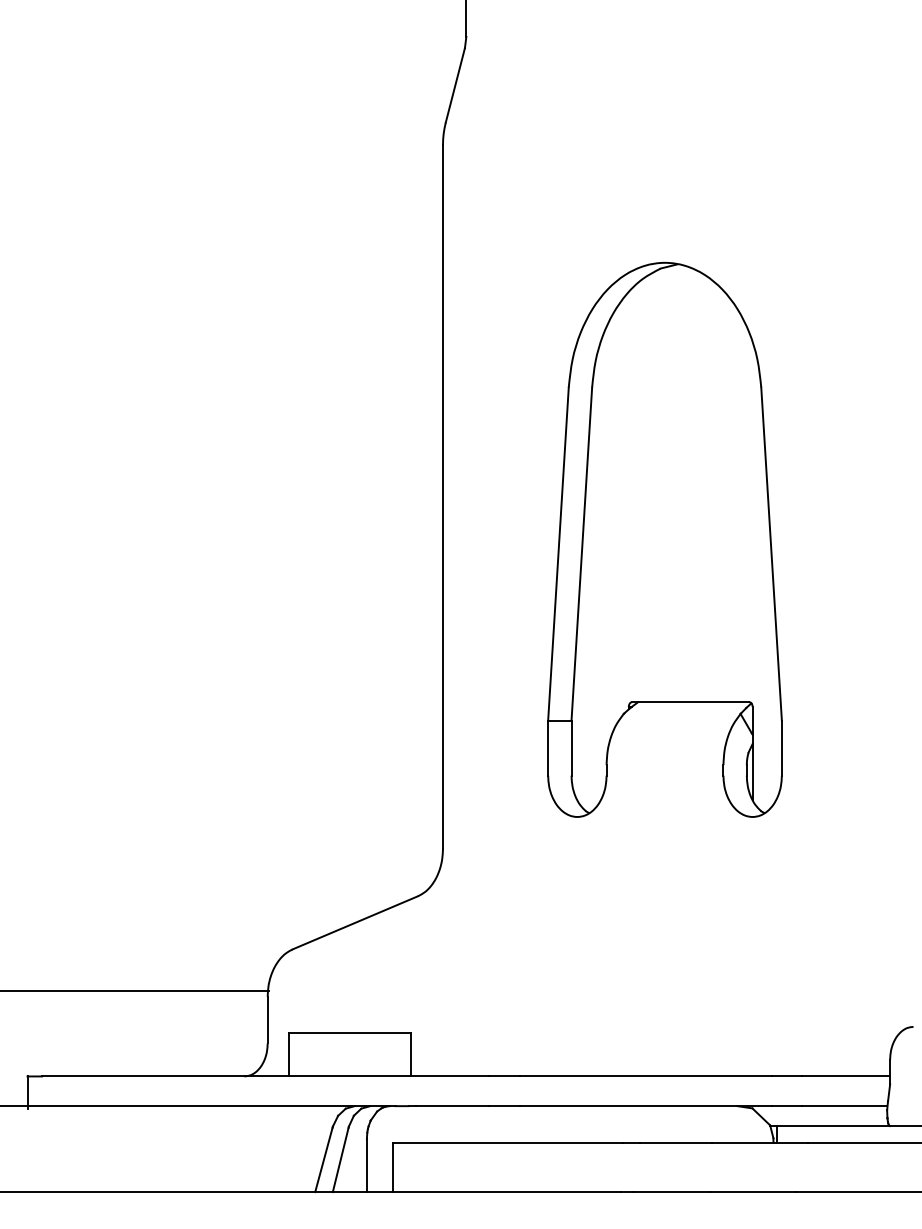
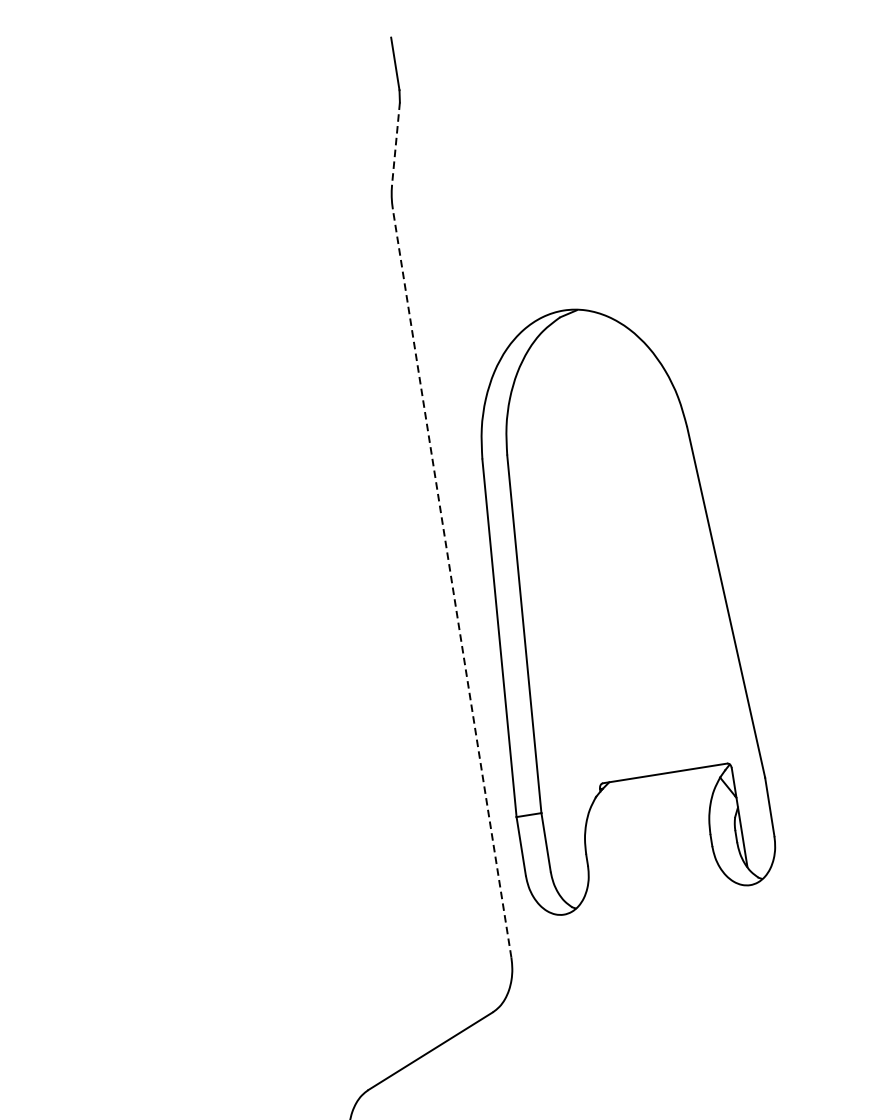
line: (455, 85) -> (396, 143), solid -> dashed
line: (442, 496) -> (451, 583), solid -> dashed
part: (664, 539) -> (609, 604), moved

